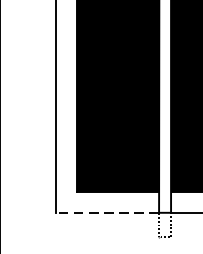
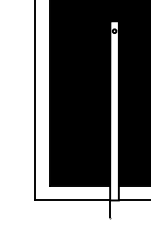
line: (107, 212) -> (72, 200), dashed -> solid

